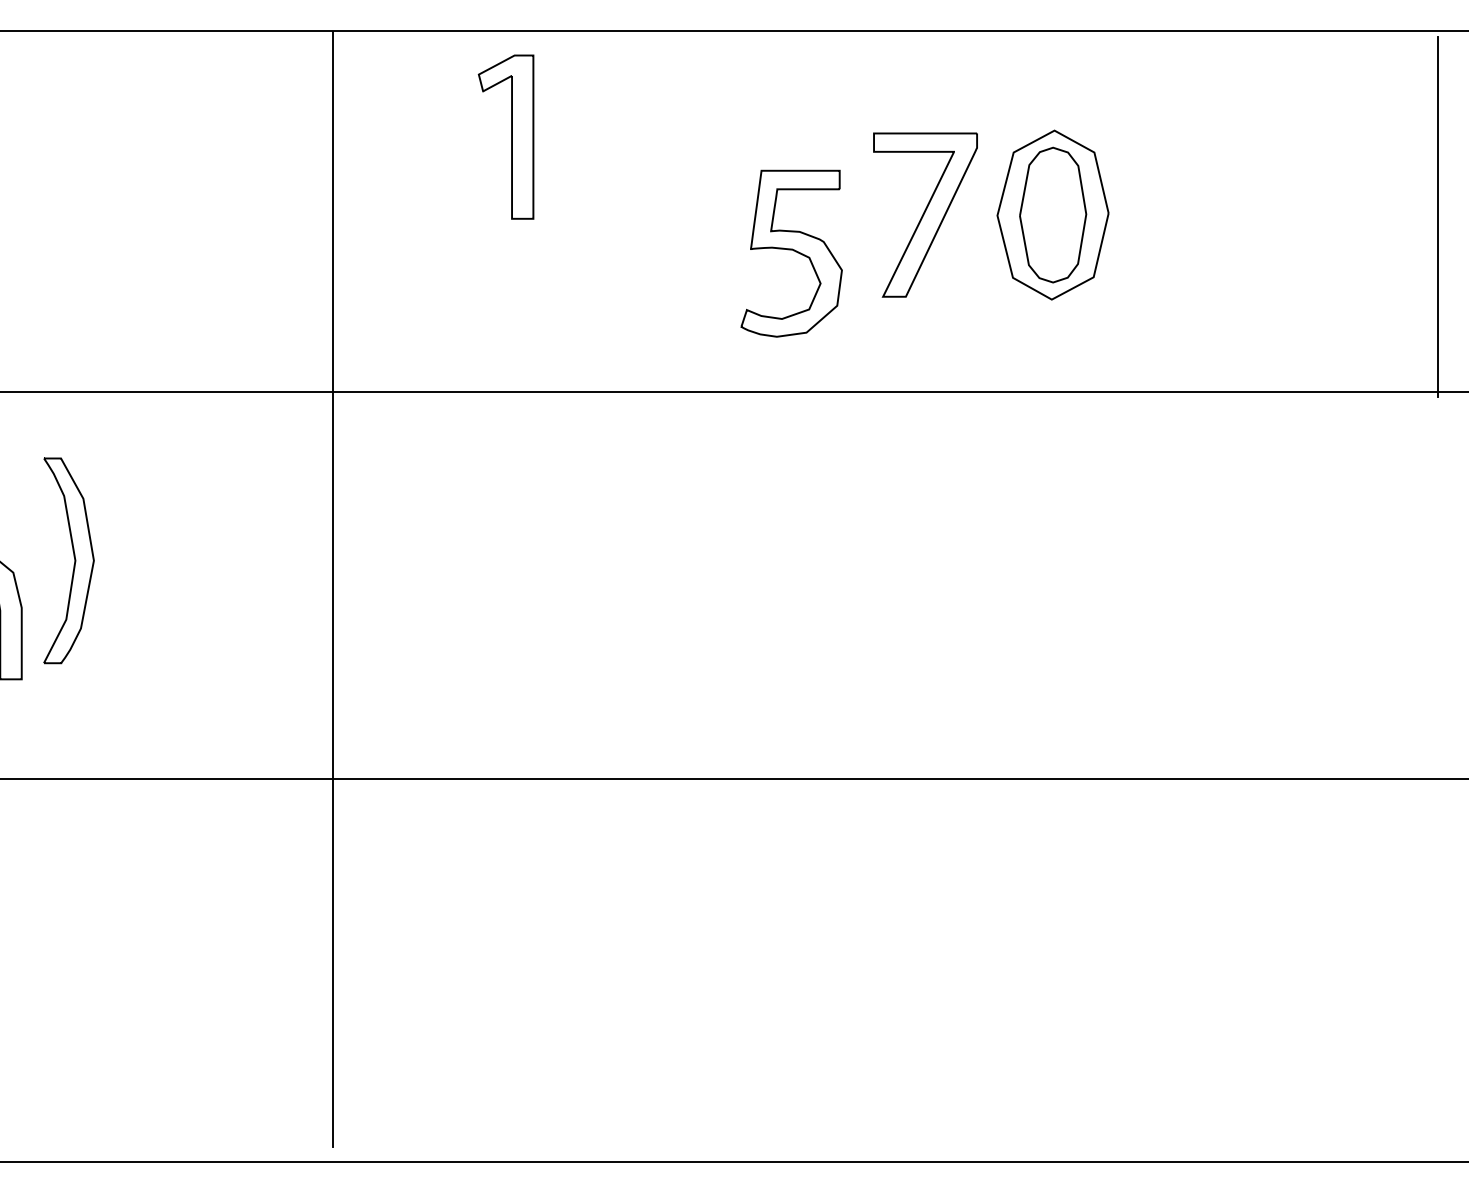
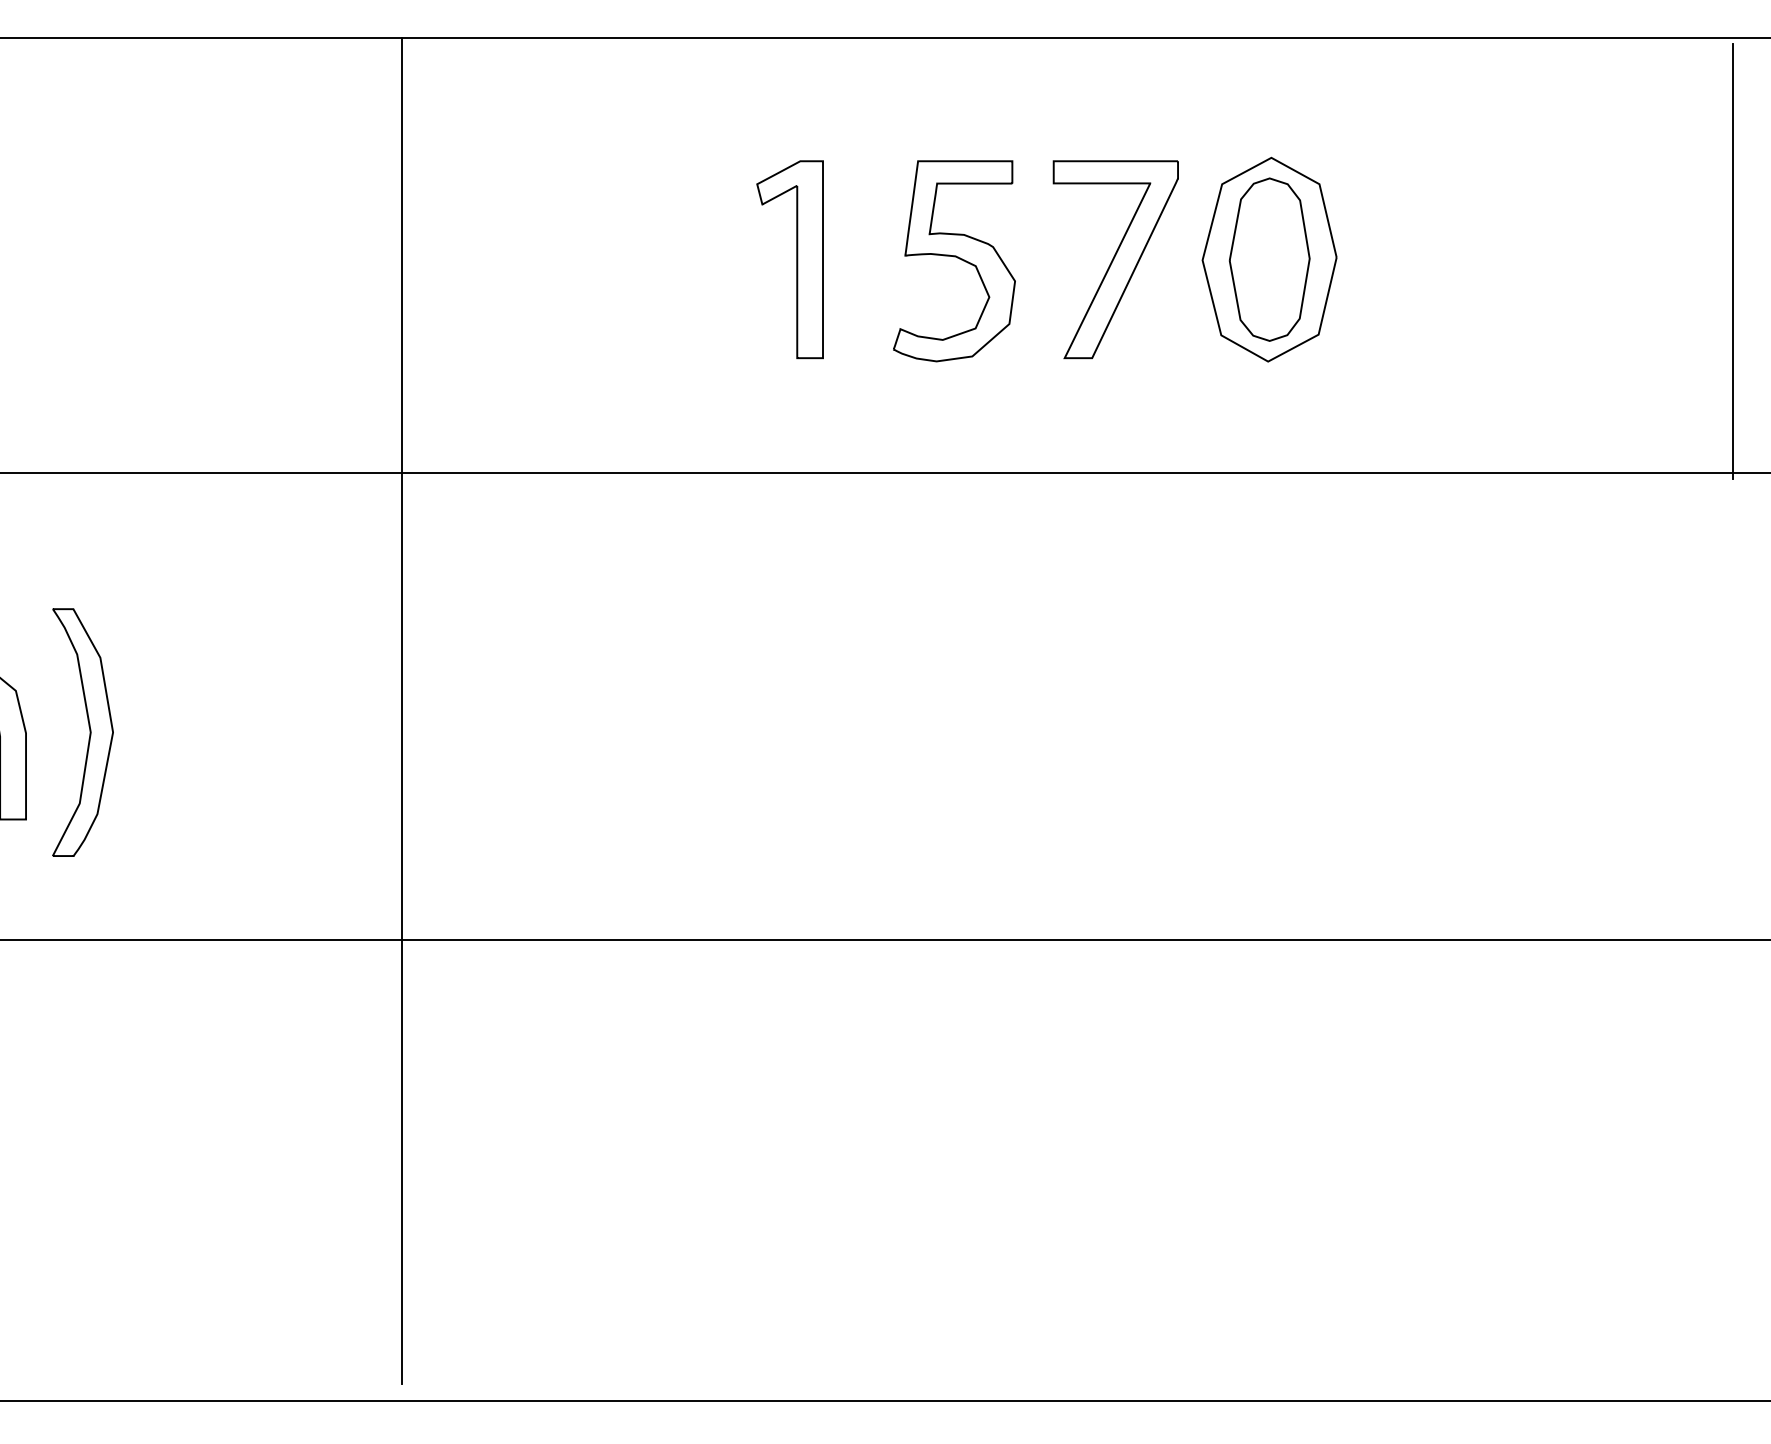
part: (511, 136) -> (796, 259), moved
part: (791, 253) -> (954, 261), moved
part: (74, 560) -> (89, 732), moved

